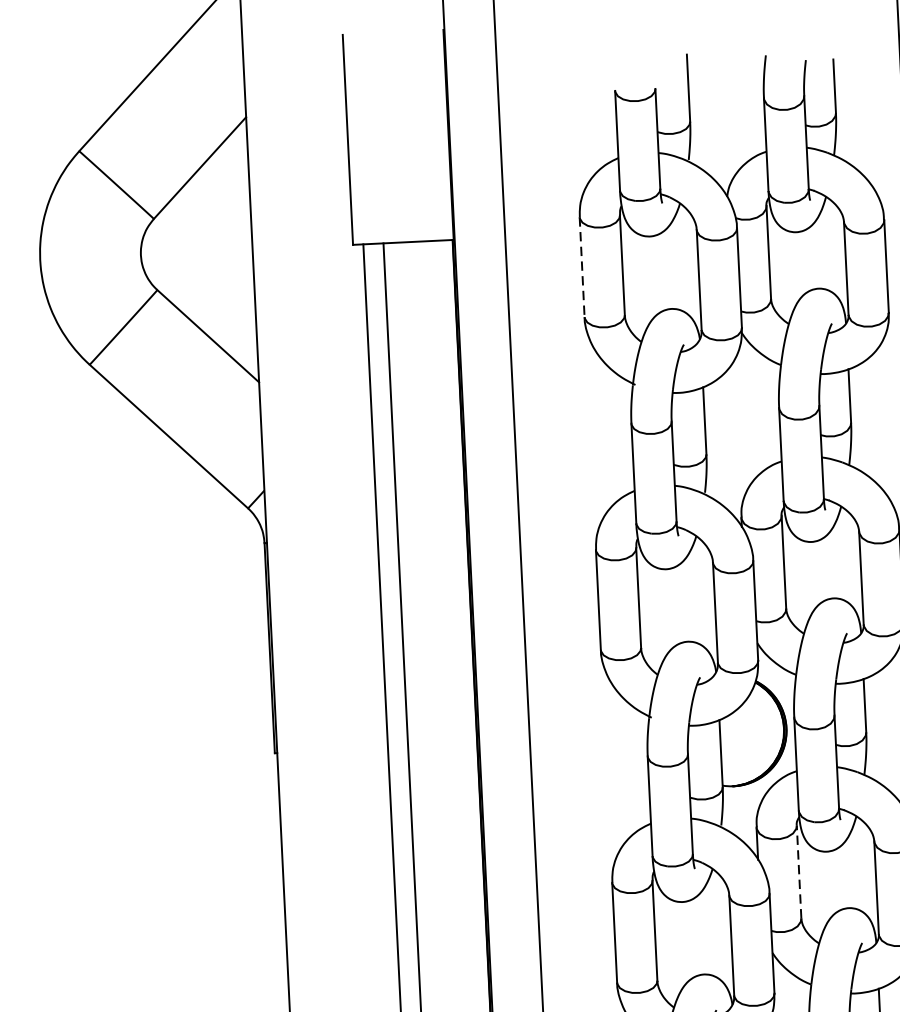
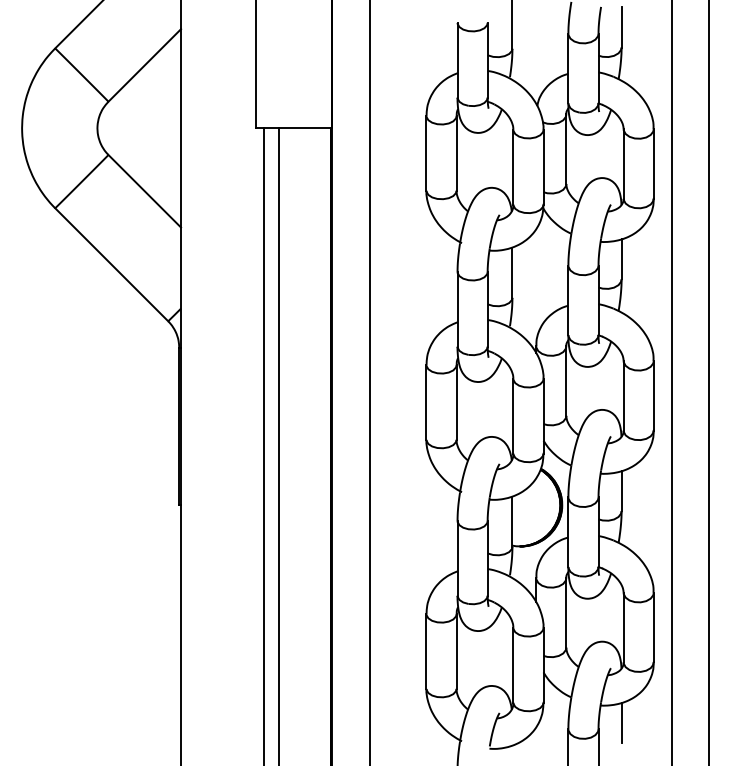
line: (582, 267) -> (426, 153), dashed -> solid
line: (799, 871) -> (566, 612), dashed -> solid

